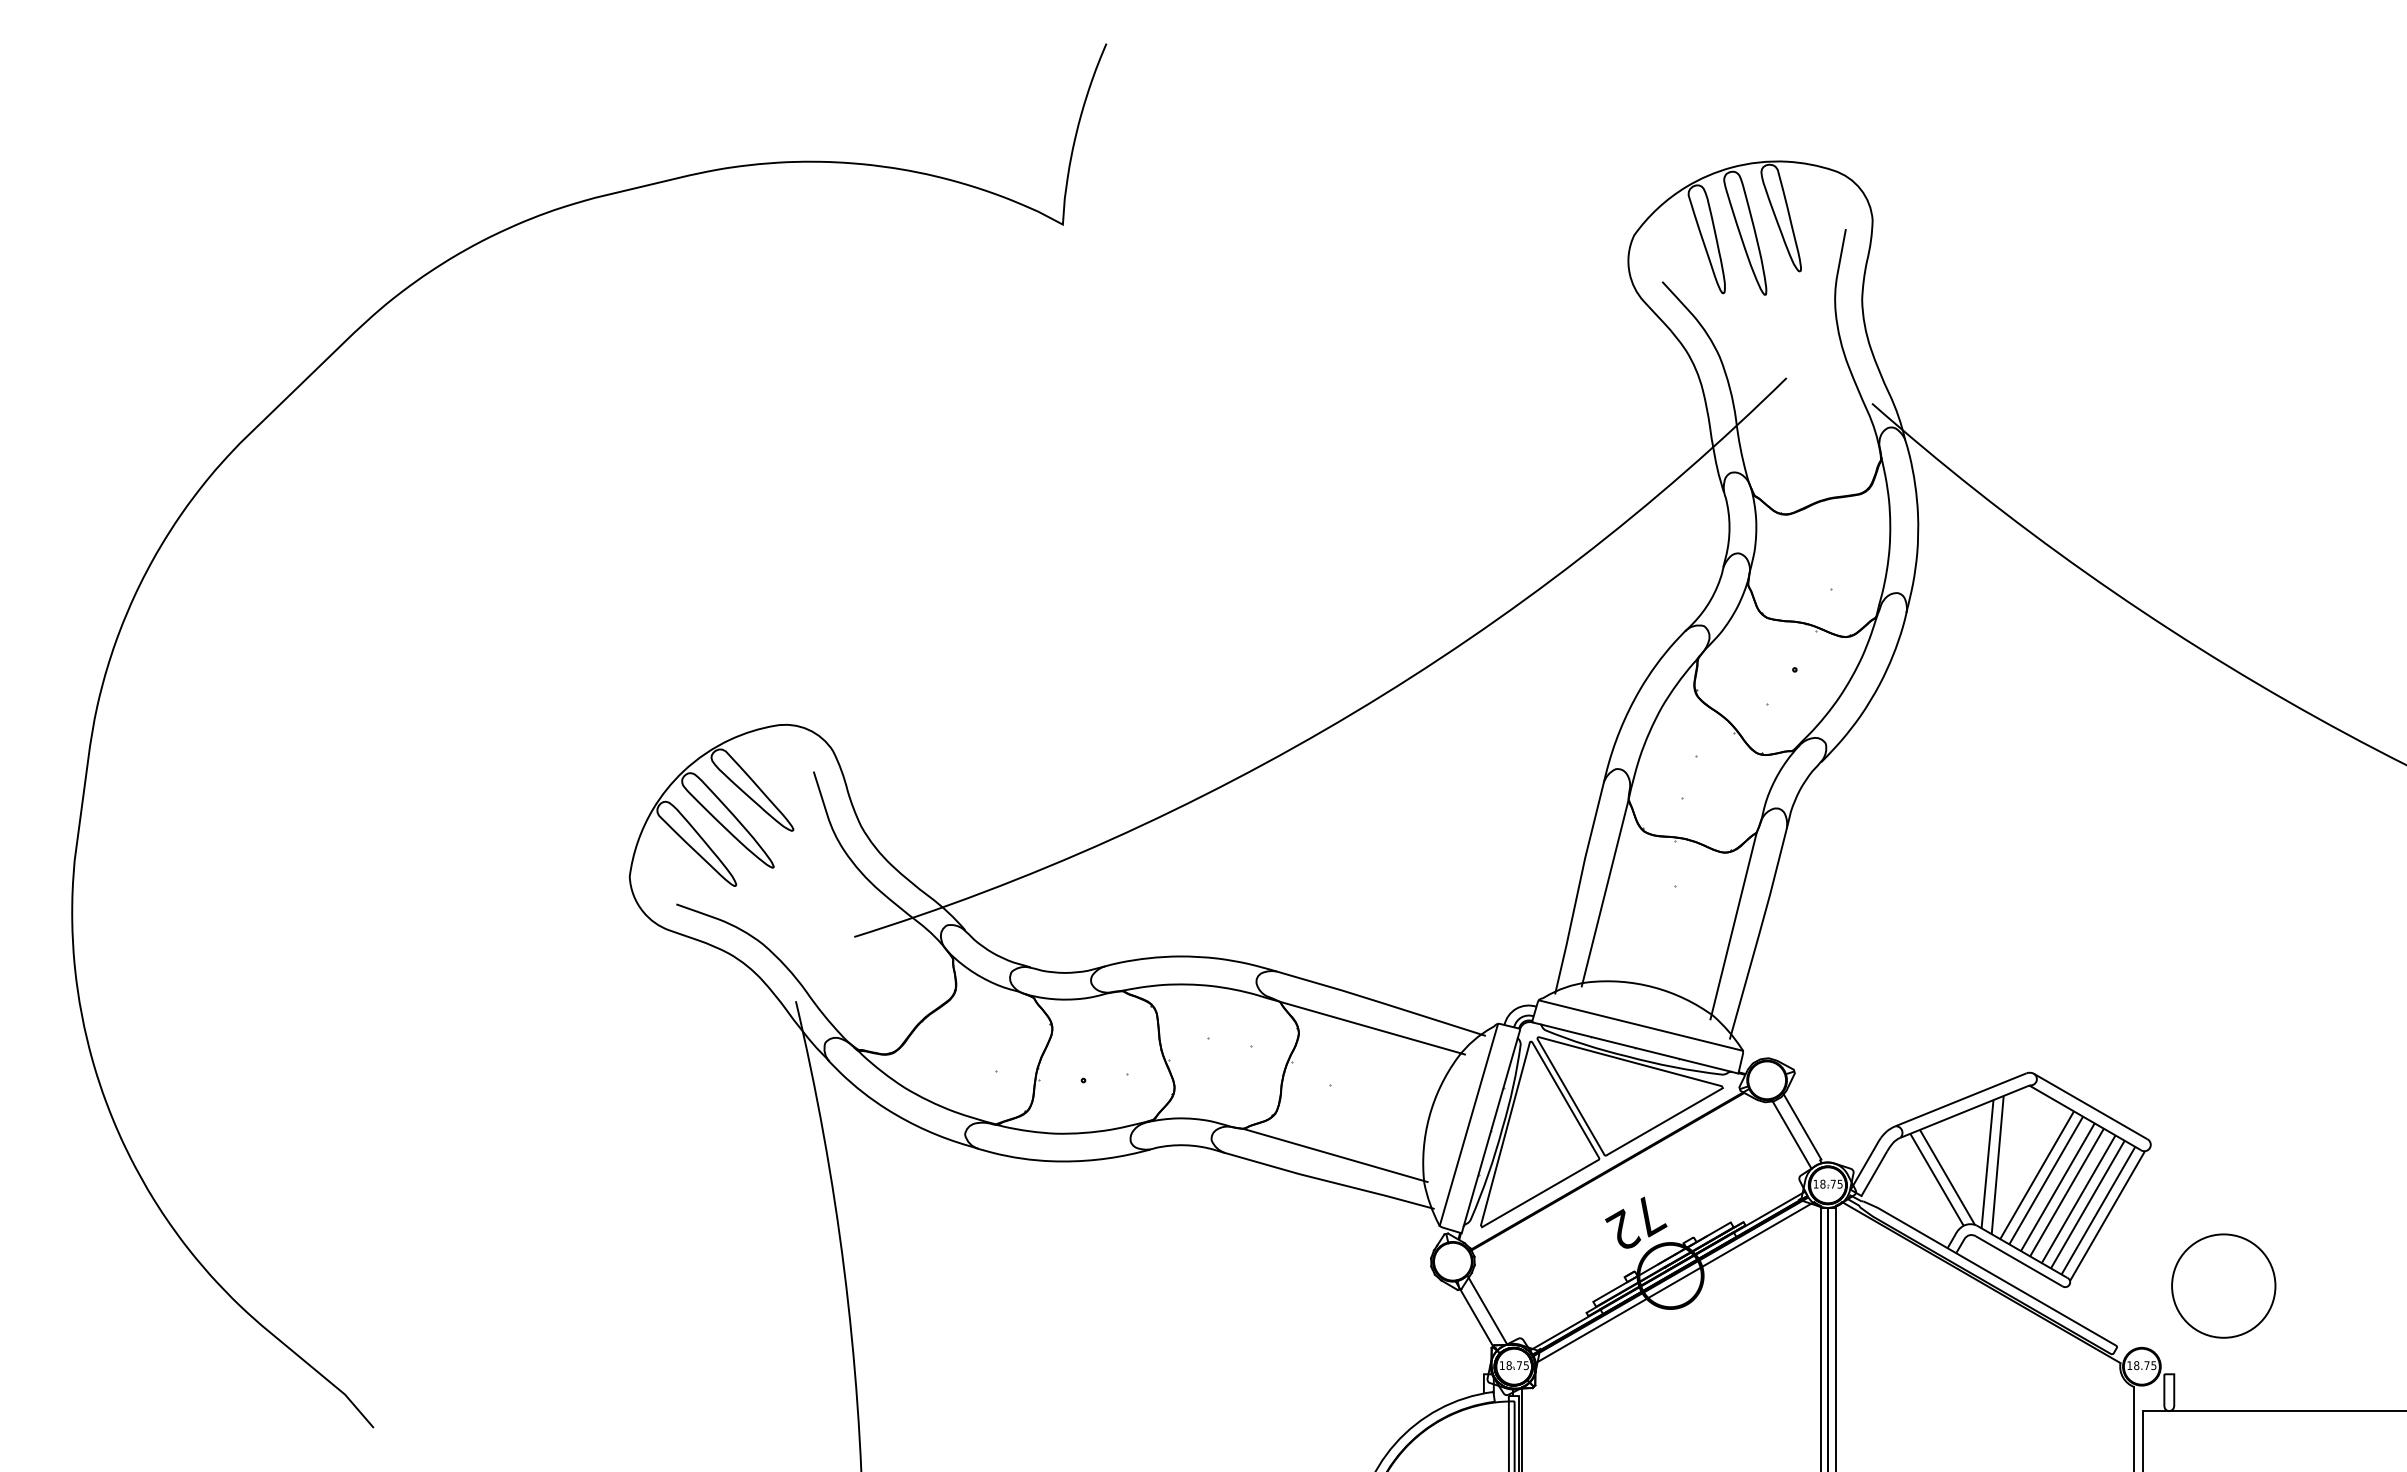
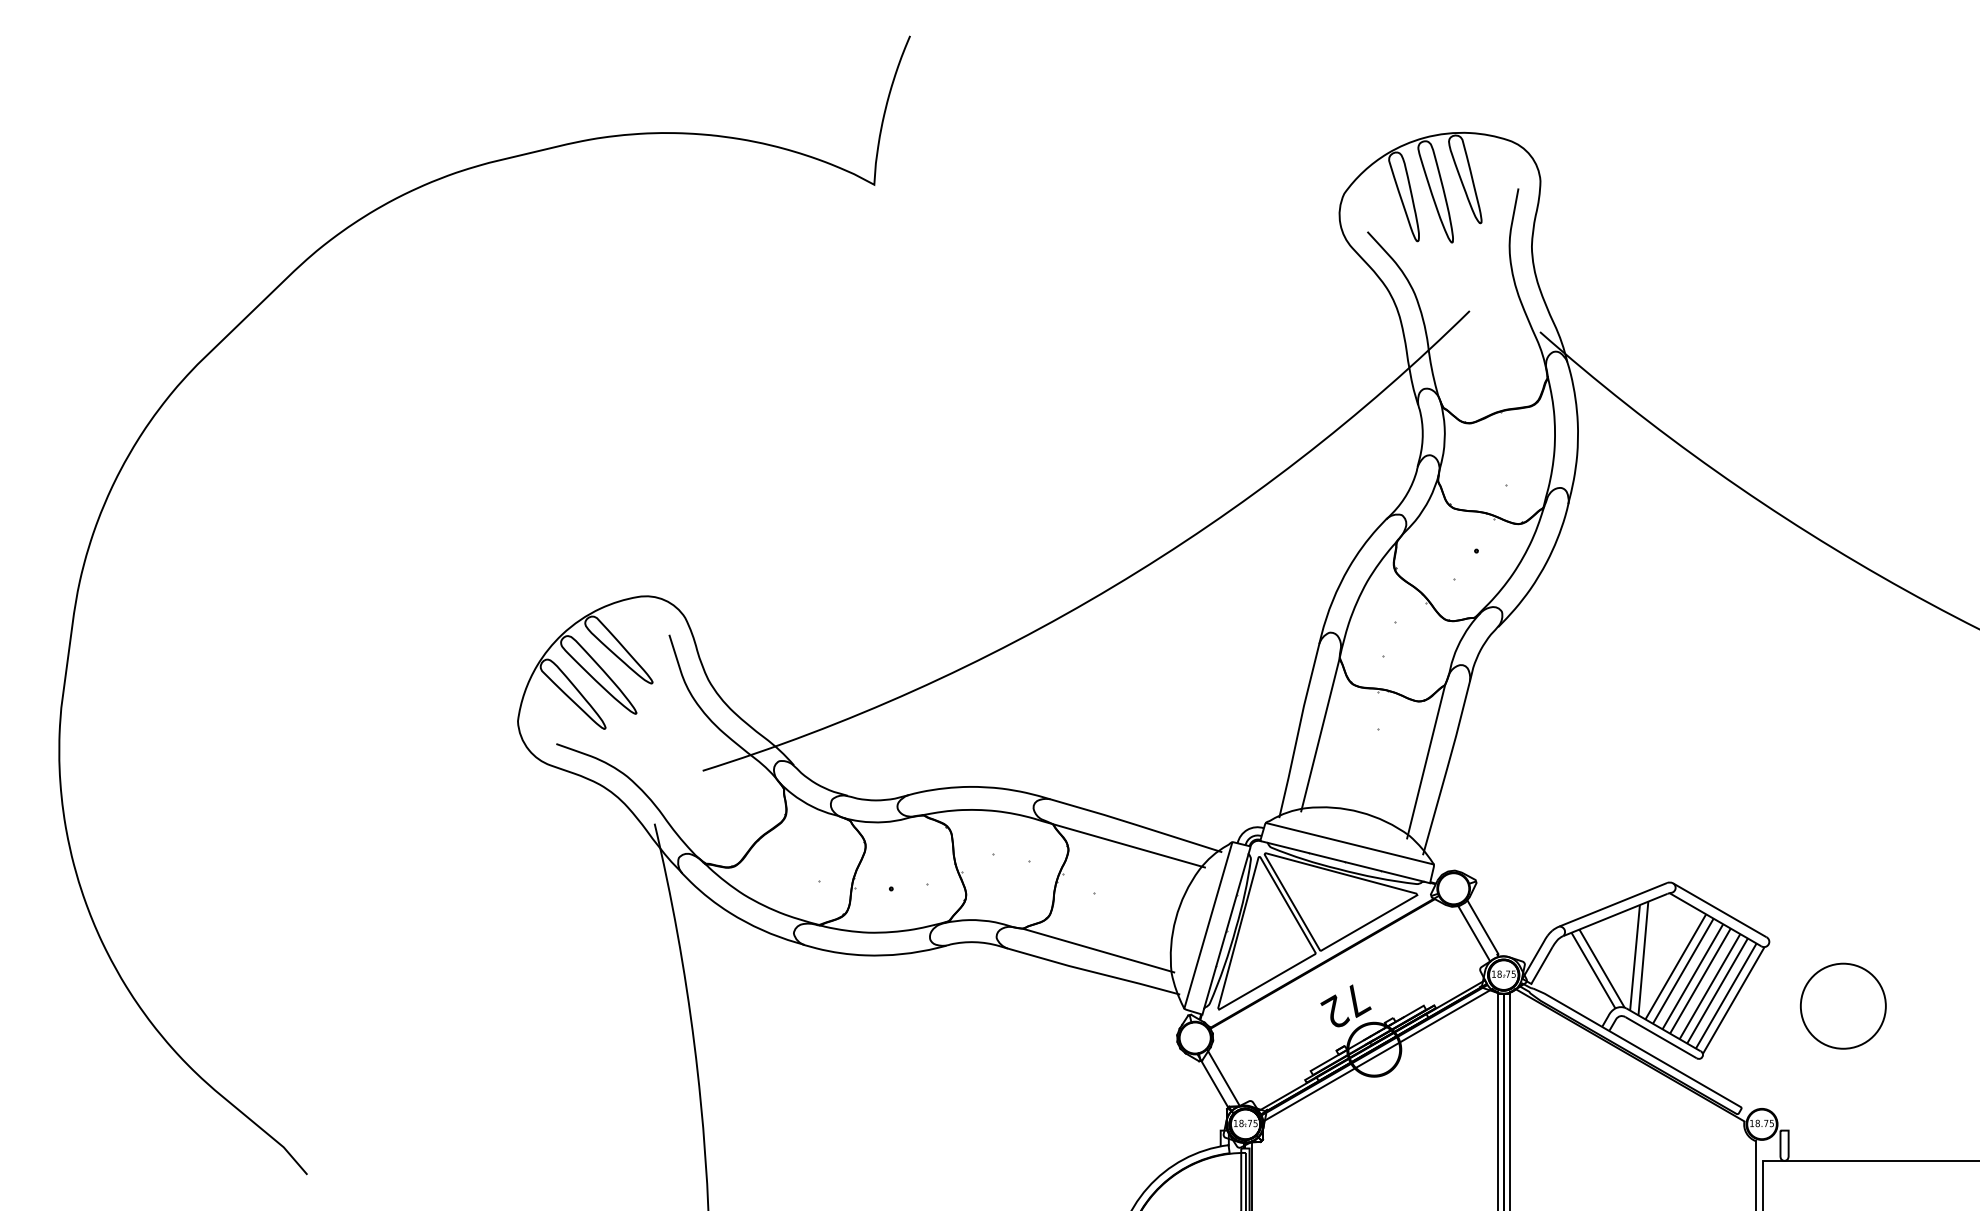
part: (2223, 1285) -> (1843, 1005), moved

